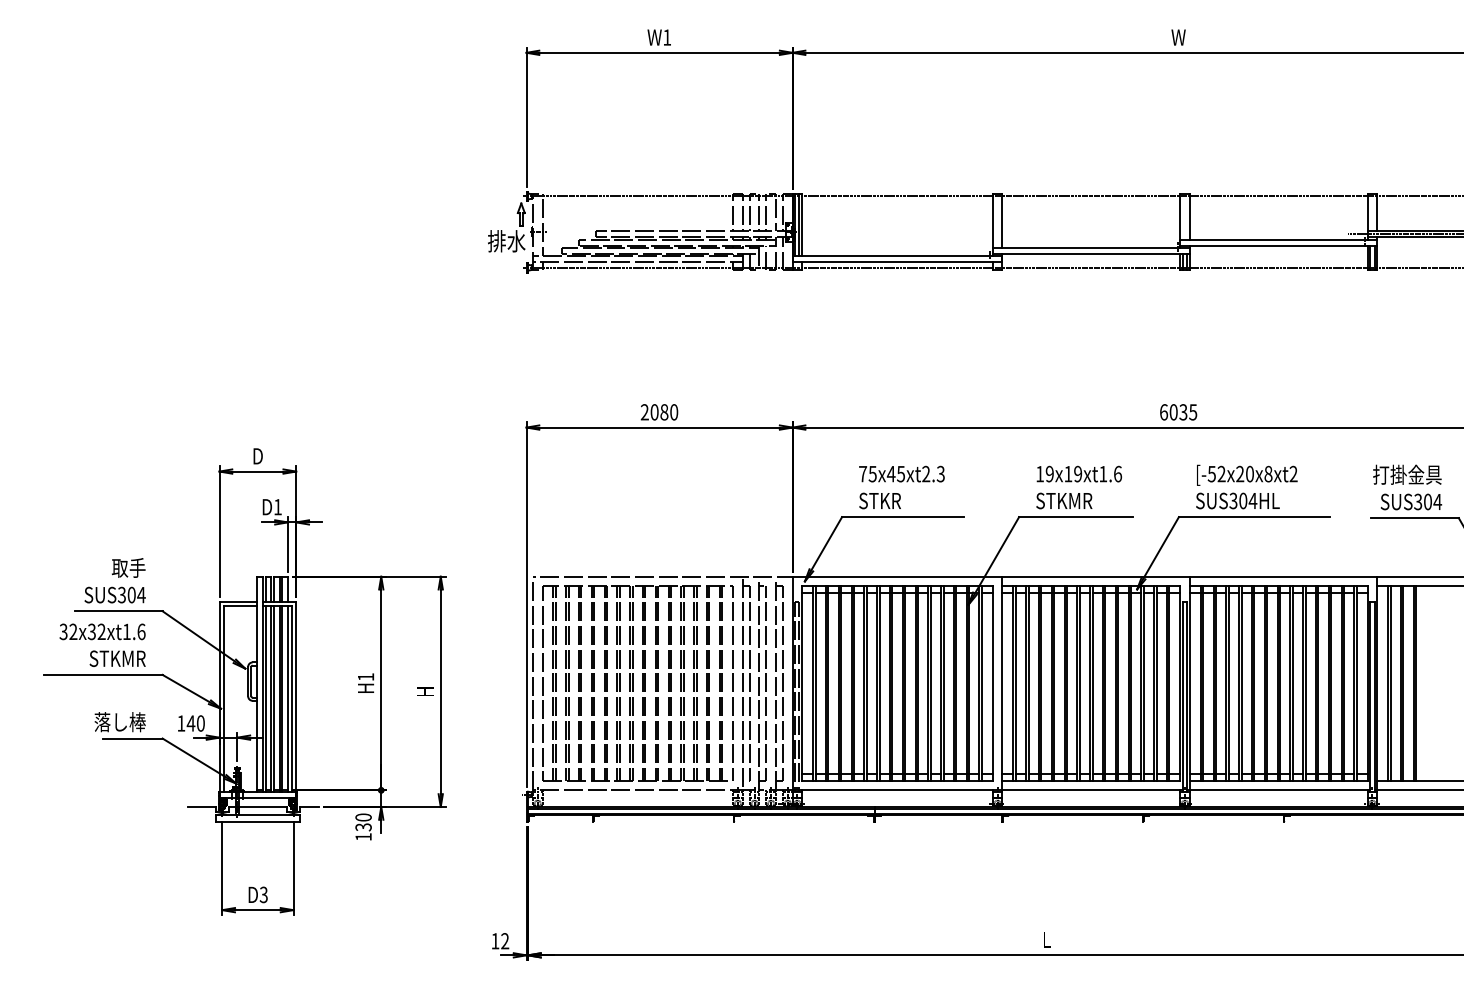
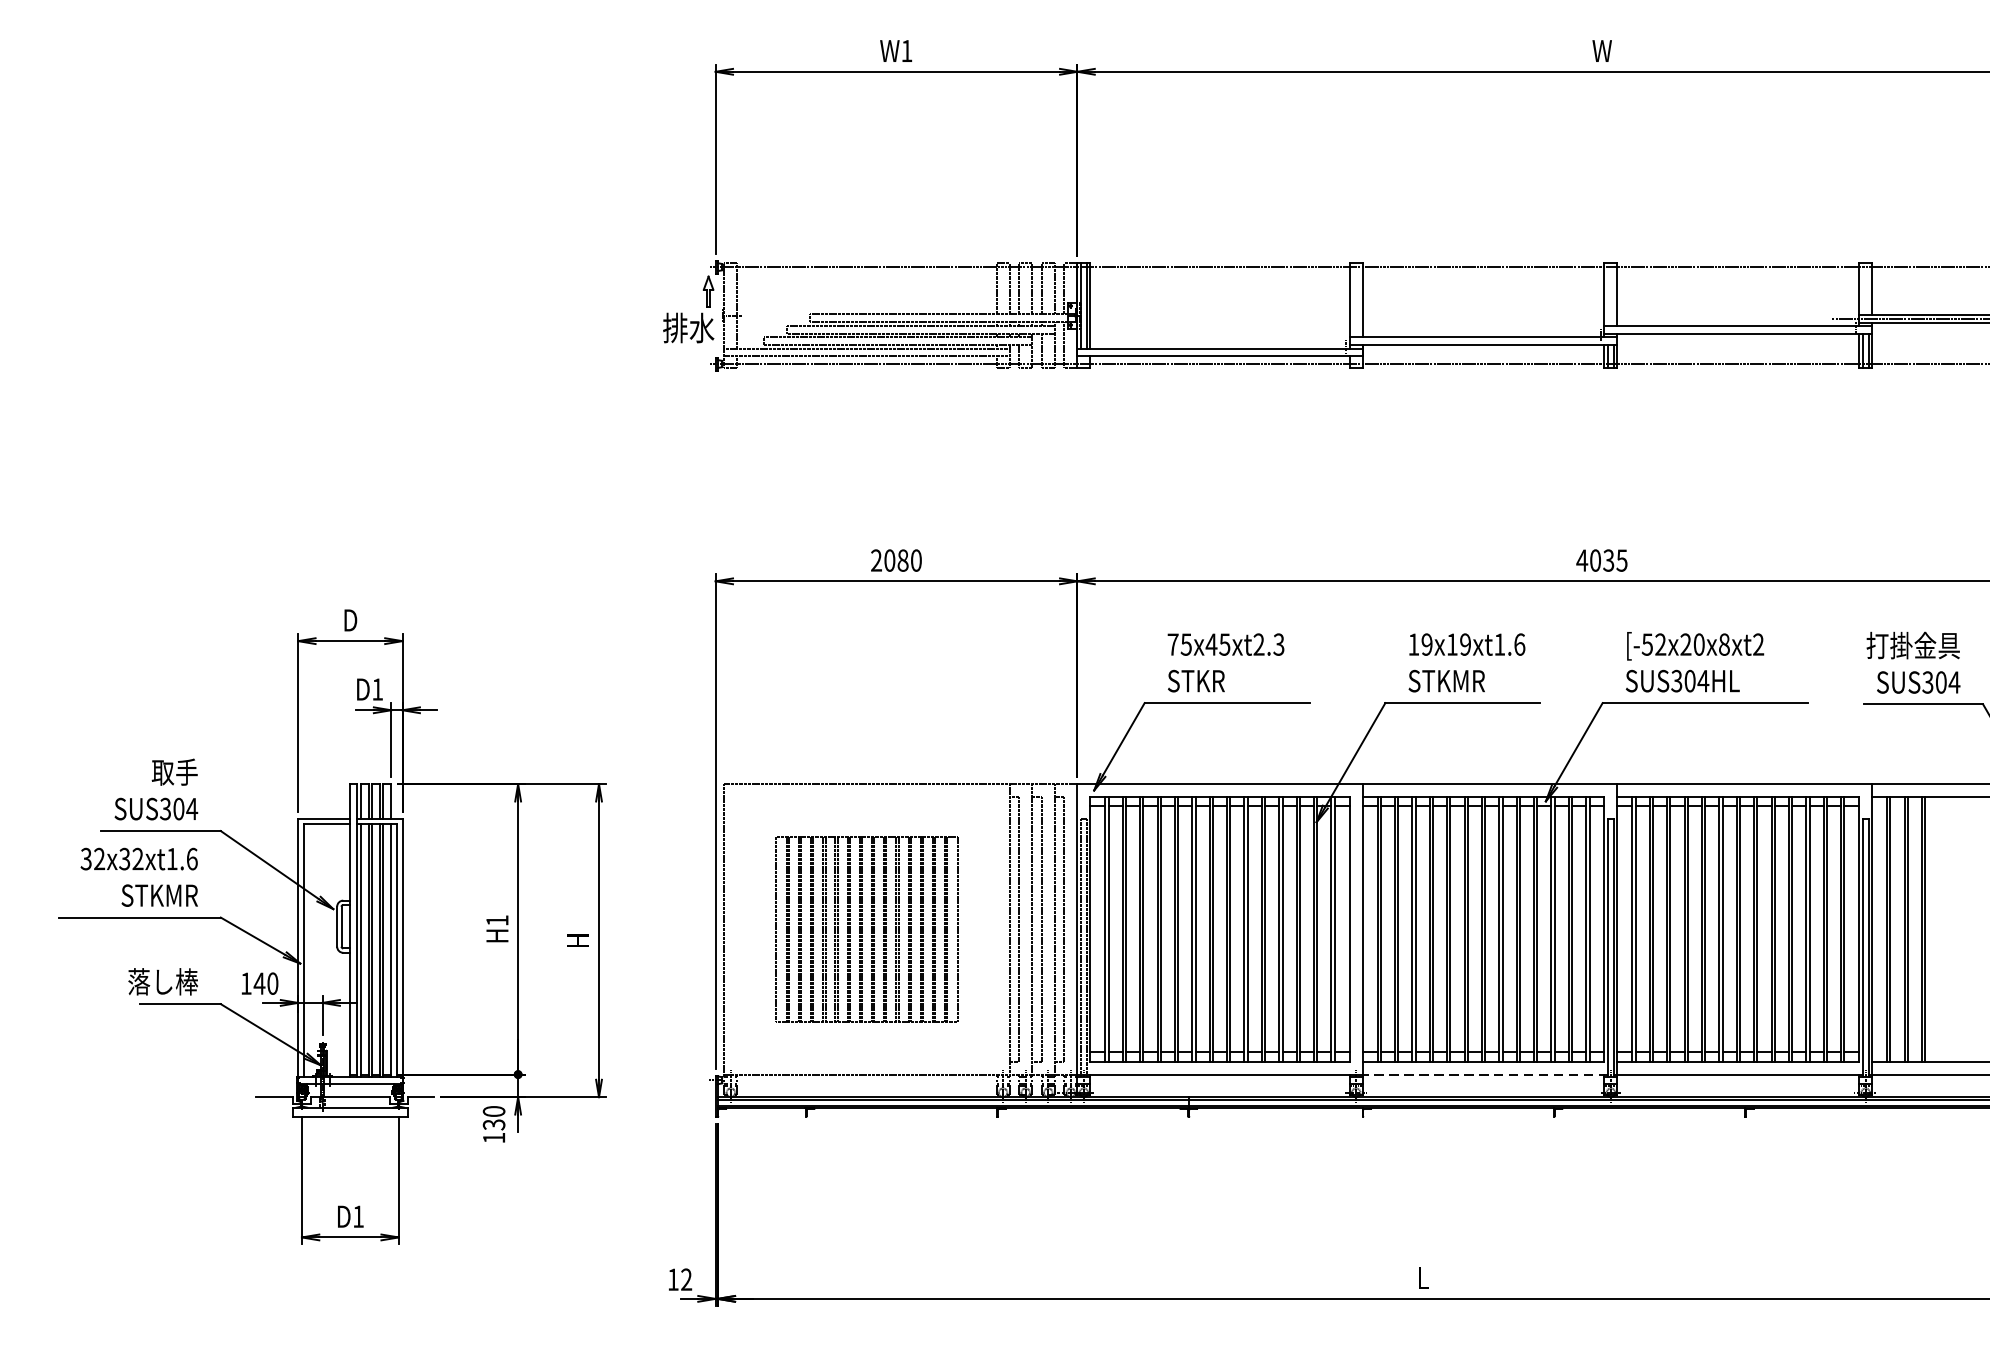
text: (1163, 412) -> (1581, 560), 6035 -> 4035
part: (637, 683) -> (866, 929), size x0.7
line: (1092, 790) -> (1485, 1074), solid -> dashed
text: (263, 894) -> (358, 1216), D3 -> D1

